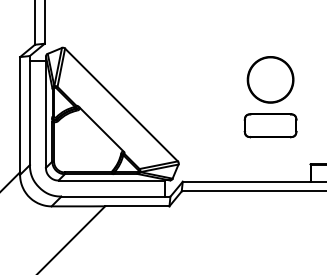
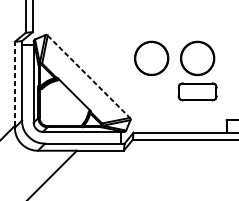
part: (207, 79) -> (151, 58), added
line: (121, 105) -> (88, 77), solid -> dashed
line: (20, 114) -> (15, 83), solid -> dashed

